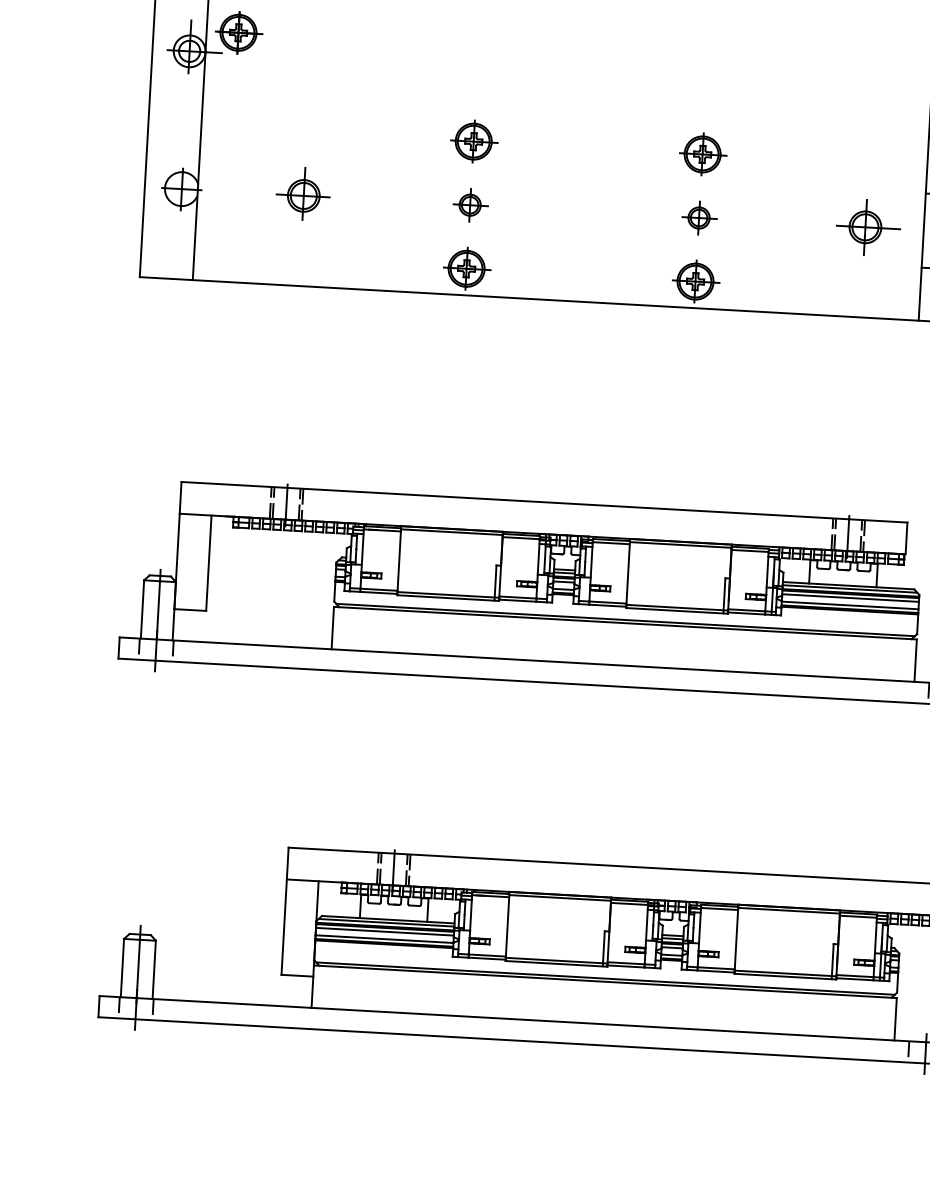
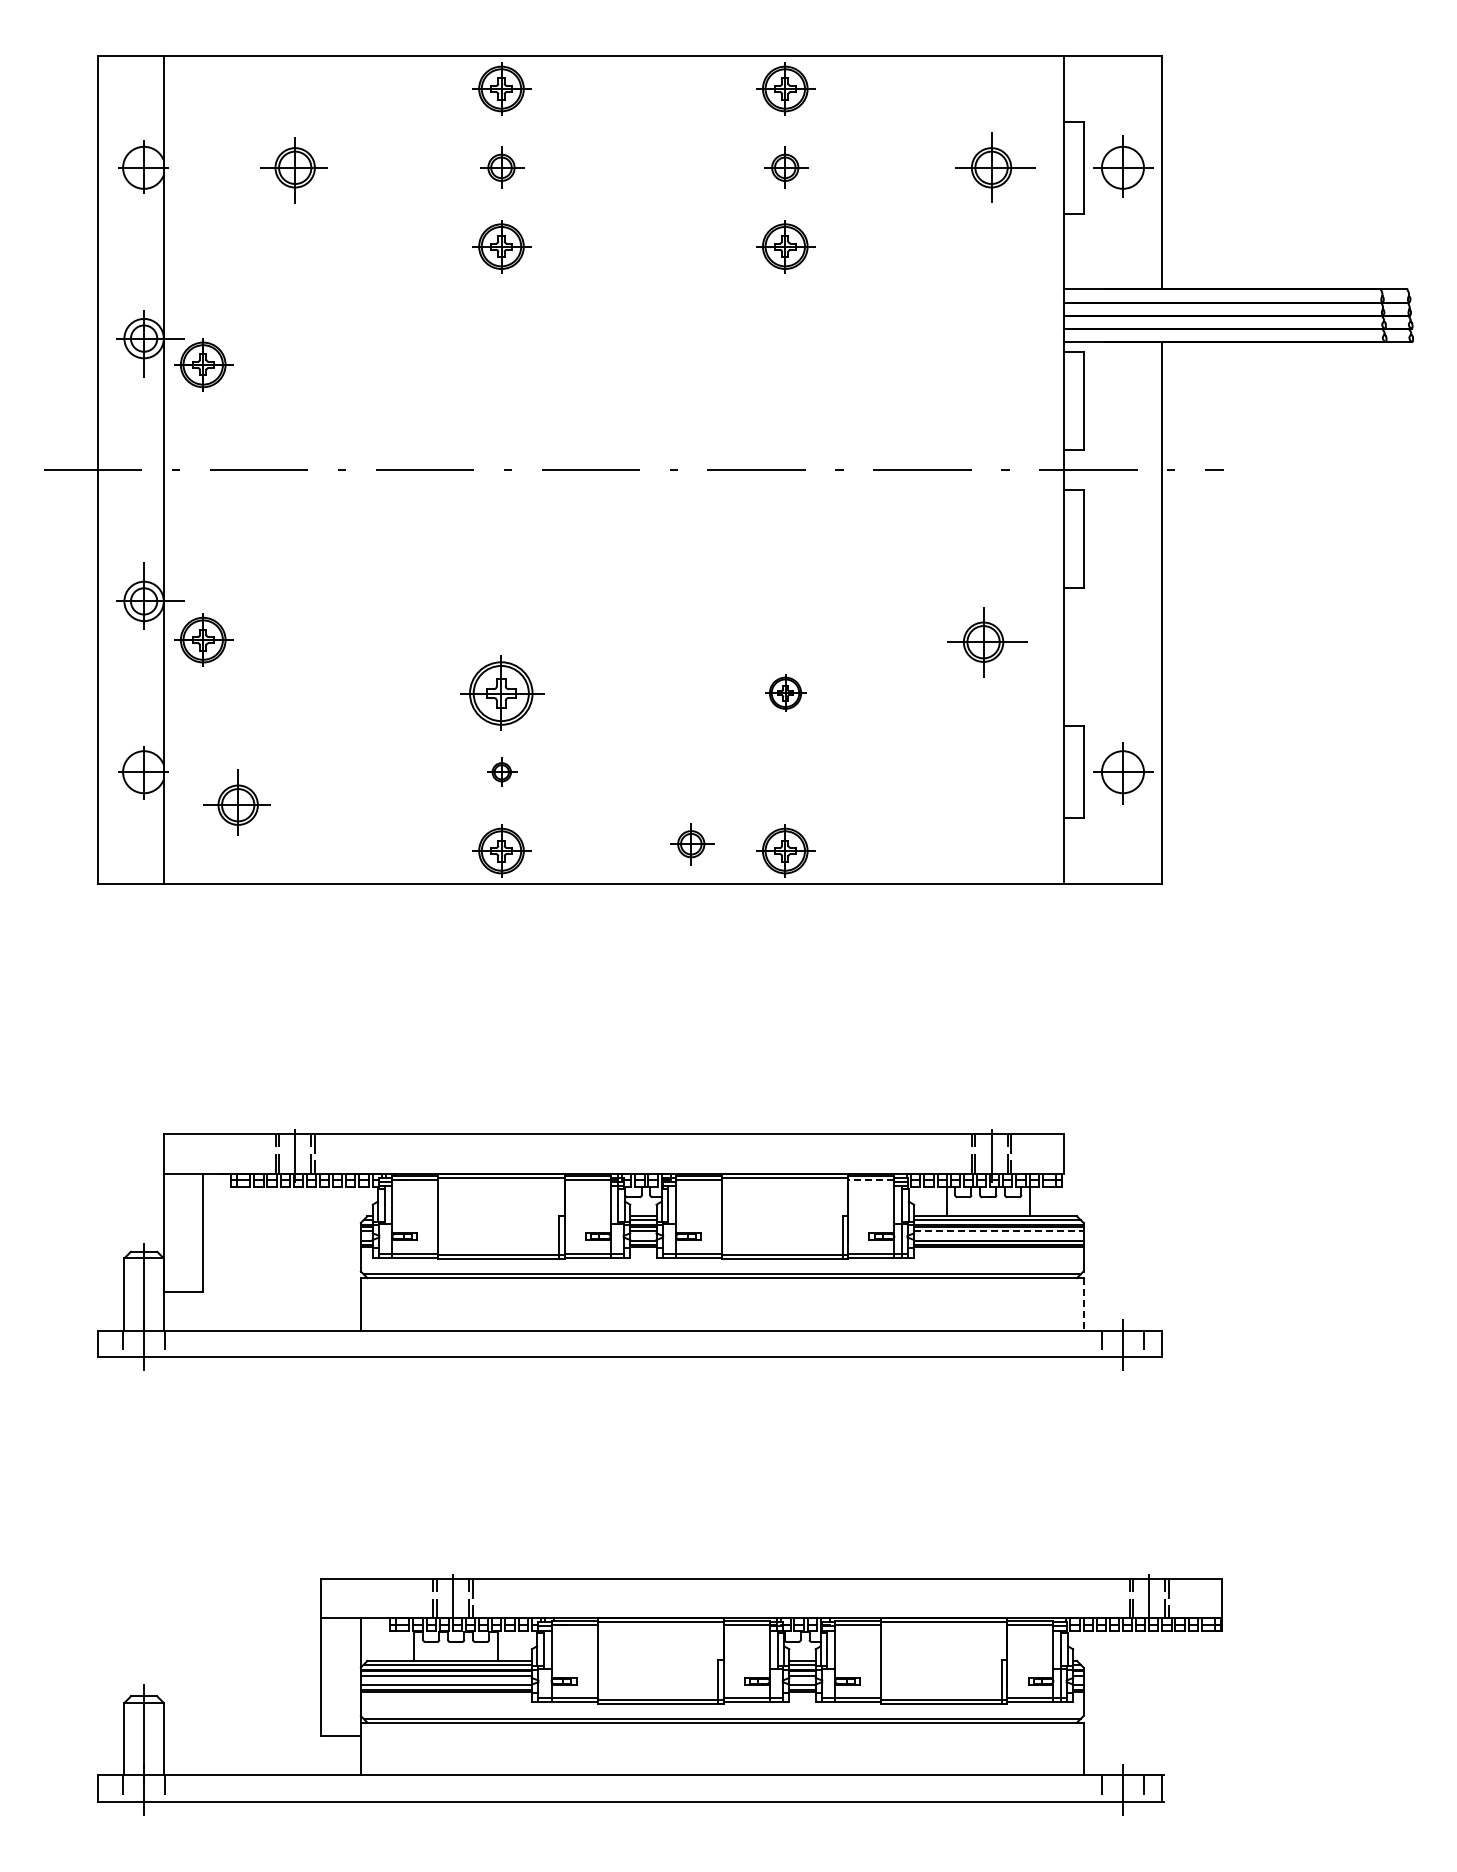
part: (238, 32) -> (203, 639), moved
part: (473, 140) -> (501, 692), size x1.4
part: (702, 153) -> (785, 692), size x0.7
part: (302, 193) -> (236, 802), moved
part: (470, 205) -> (502, 772), size x0.7
part: (700, 218) -> (692, 844), moved
part: (868, 227) -> (987, 642), moved
line: (750, 551) -> (871, 1180), solid -> dashed
line: (850, 598) -> (998, 1231), solid -> dashed
line: (915, 660) -> (1083, 1304), solid -> dashed

